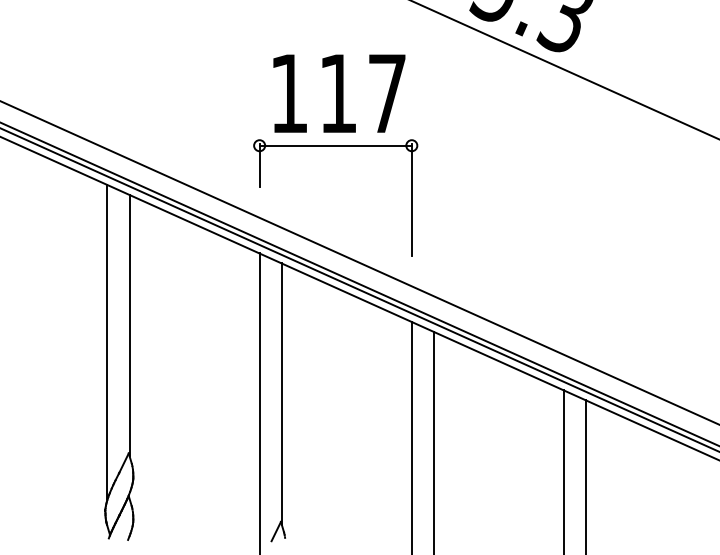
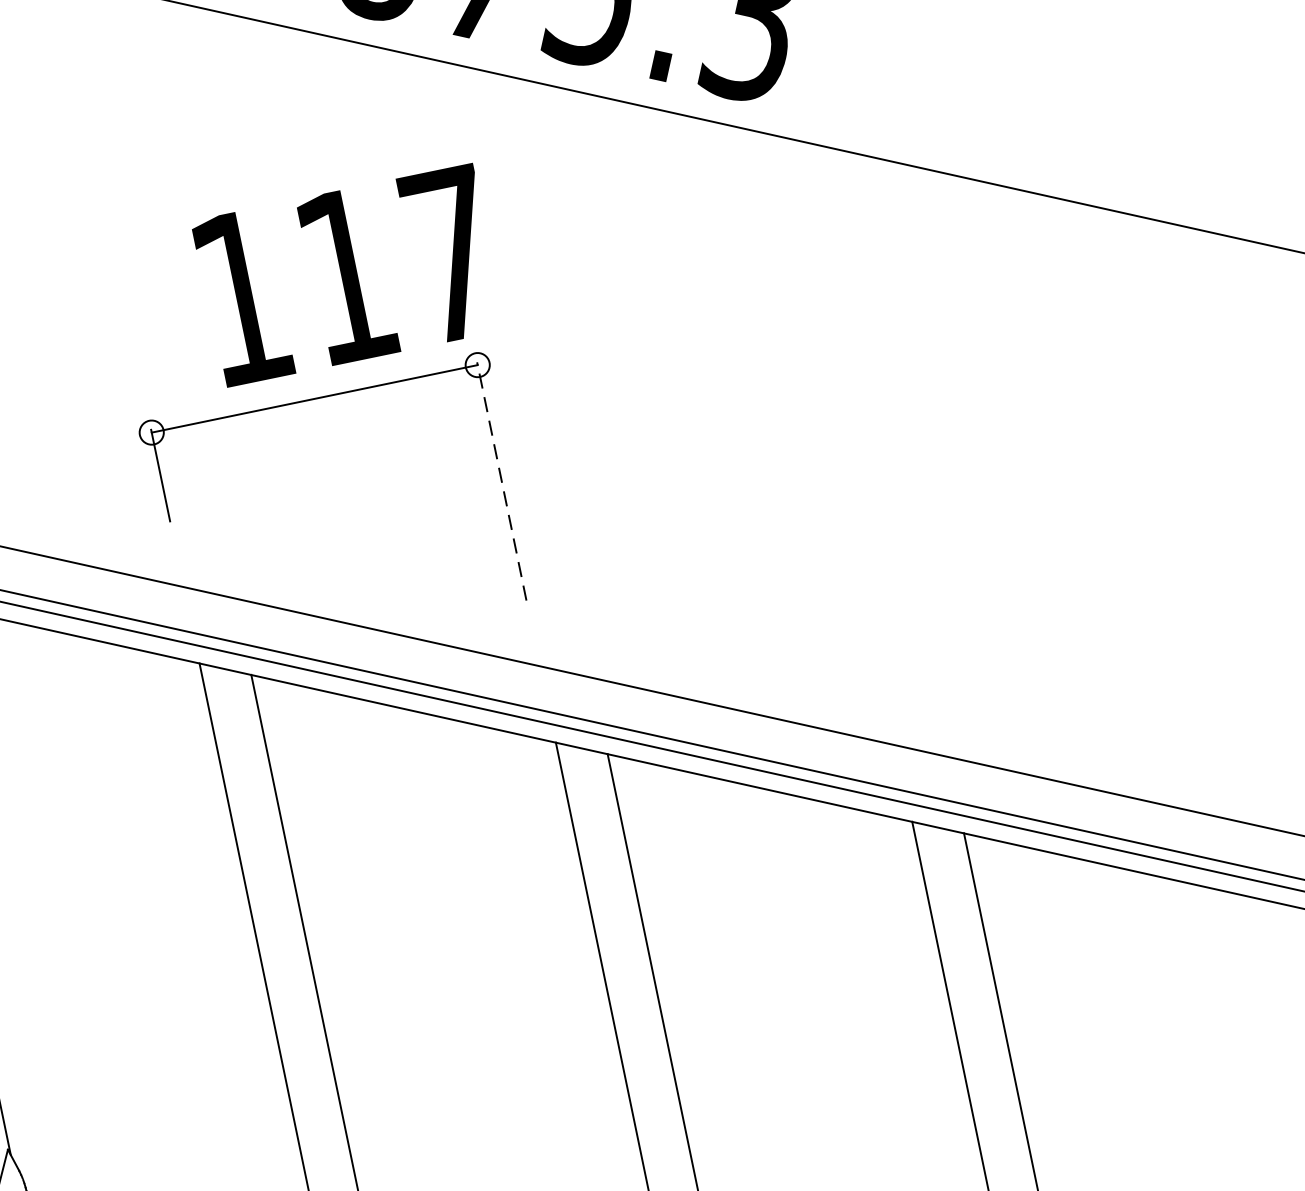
text: (339, 93) -> (348, 275), moved
line: (411, 200) -> (501, 482), solid -> dashed

